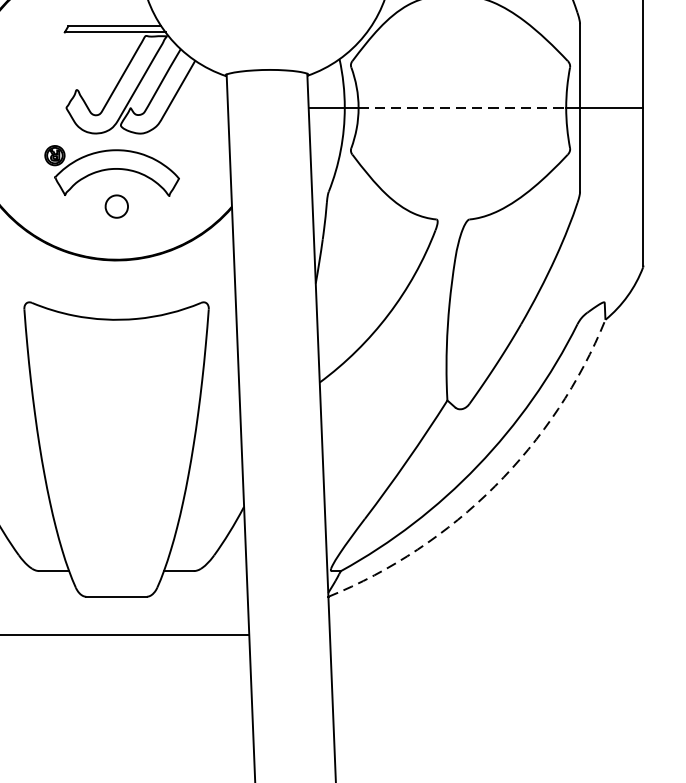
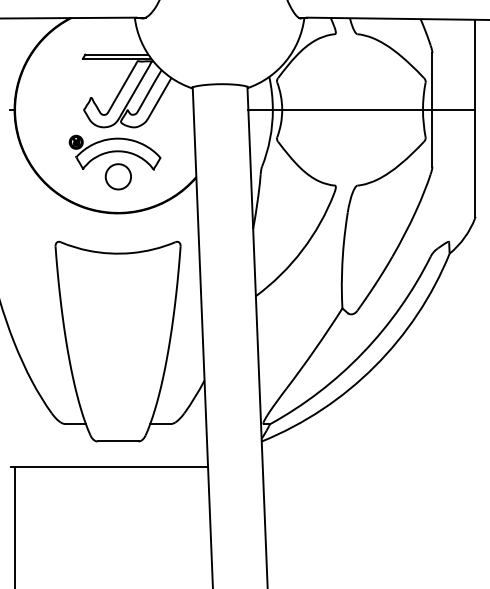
line: (463, 107) -> (353, 109), dashed -> solid
part: (115, 206) -> (117, 176), size x1.67
arc: (494, 486) -> (374, 366), dashed -> solid

